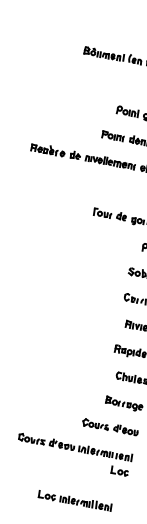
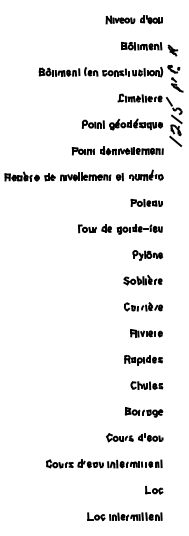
part: (120, 470) -> (154, 489), moved
part: (74, 500) -> (124, 516), moved

